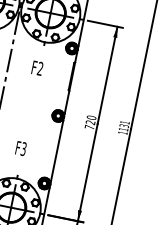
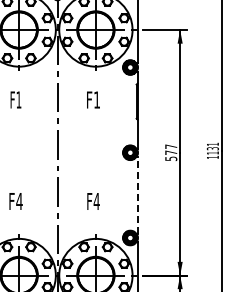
text: (40, 68) -> (96, 99), F2 -> F1
text: (90, 122) -> (171, 152), 720 -> 577
text: (23, 149) -> (96, 201), F3 -> F4
line: (57, 150) -> (137, 194), solid -> dashed

